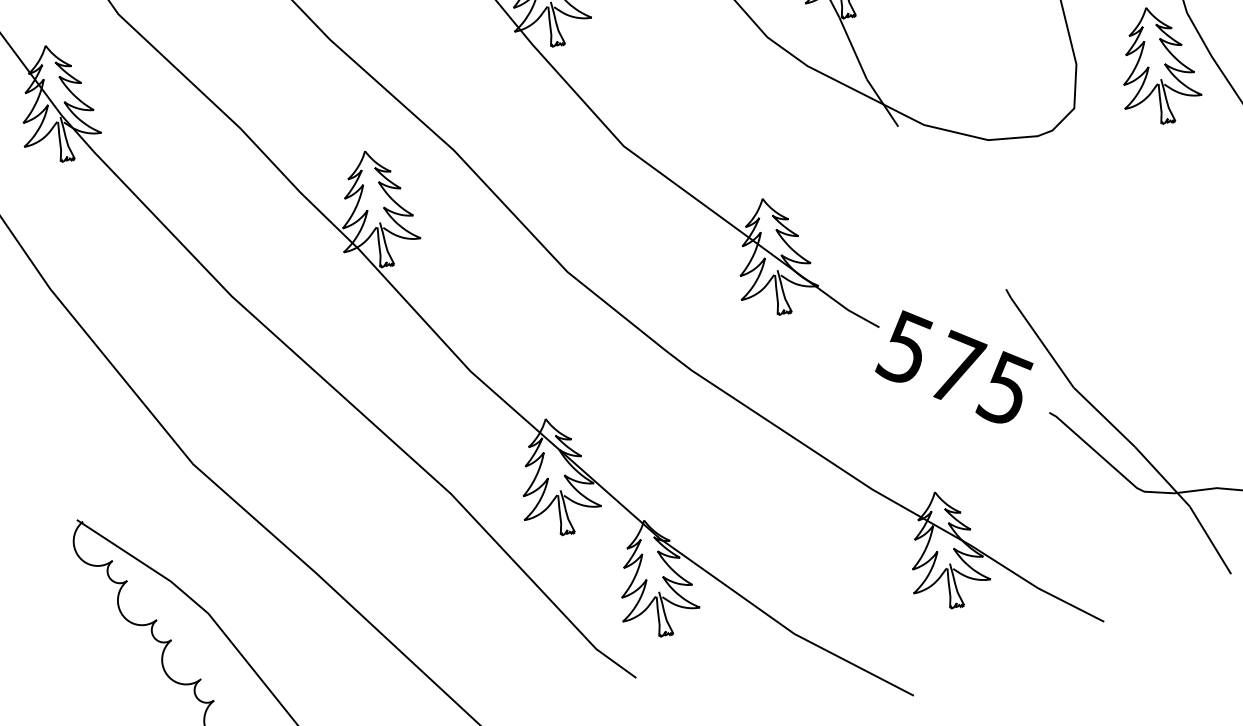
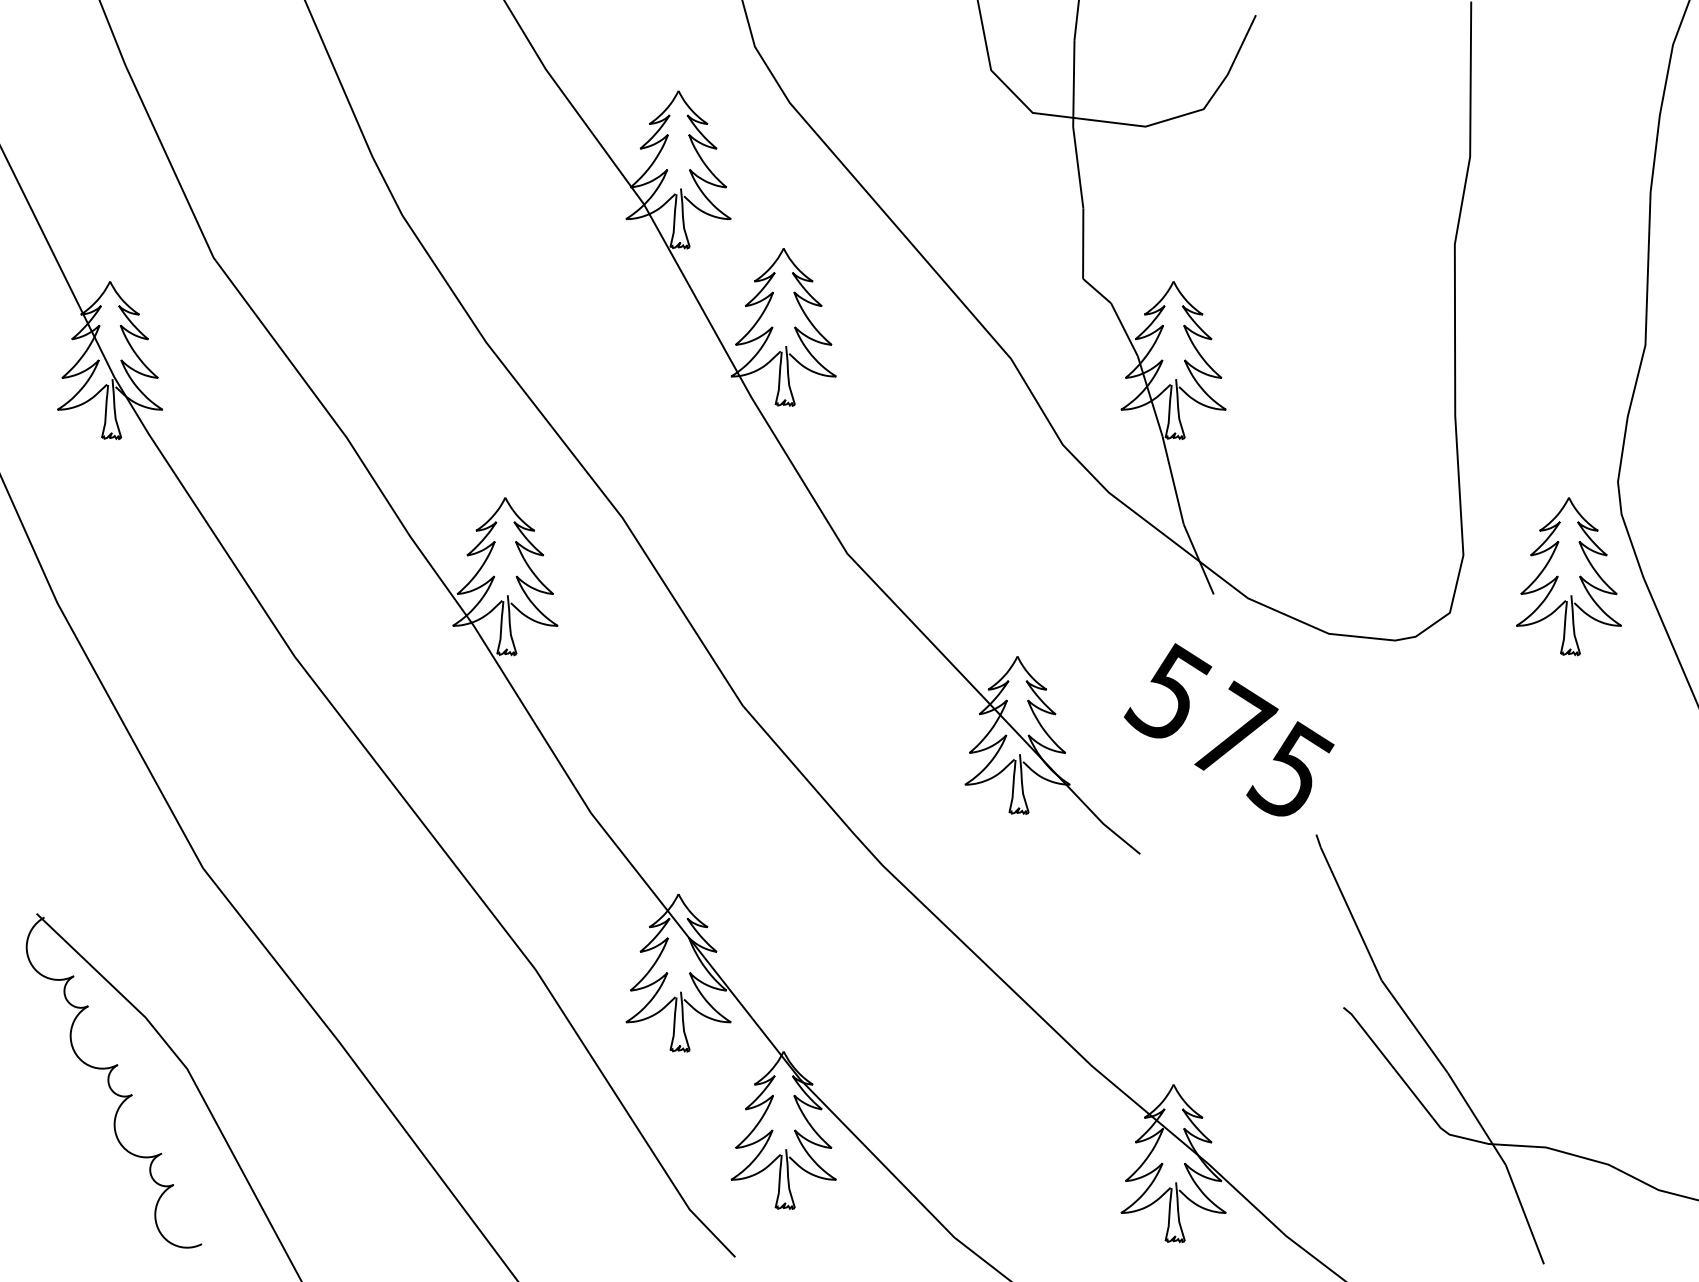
text: (954, 366) -> (1229, 729), moved

